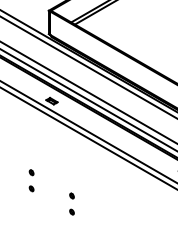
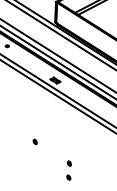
part: (31, 188) -> (34, 155), removed

